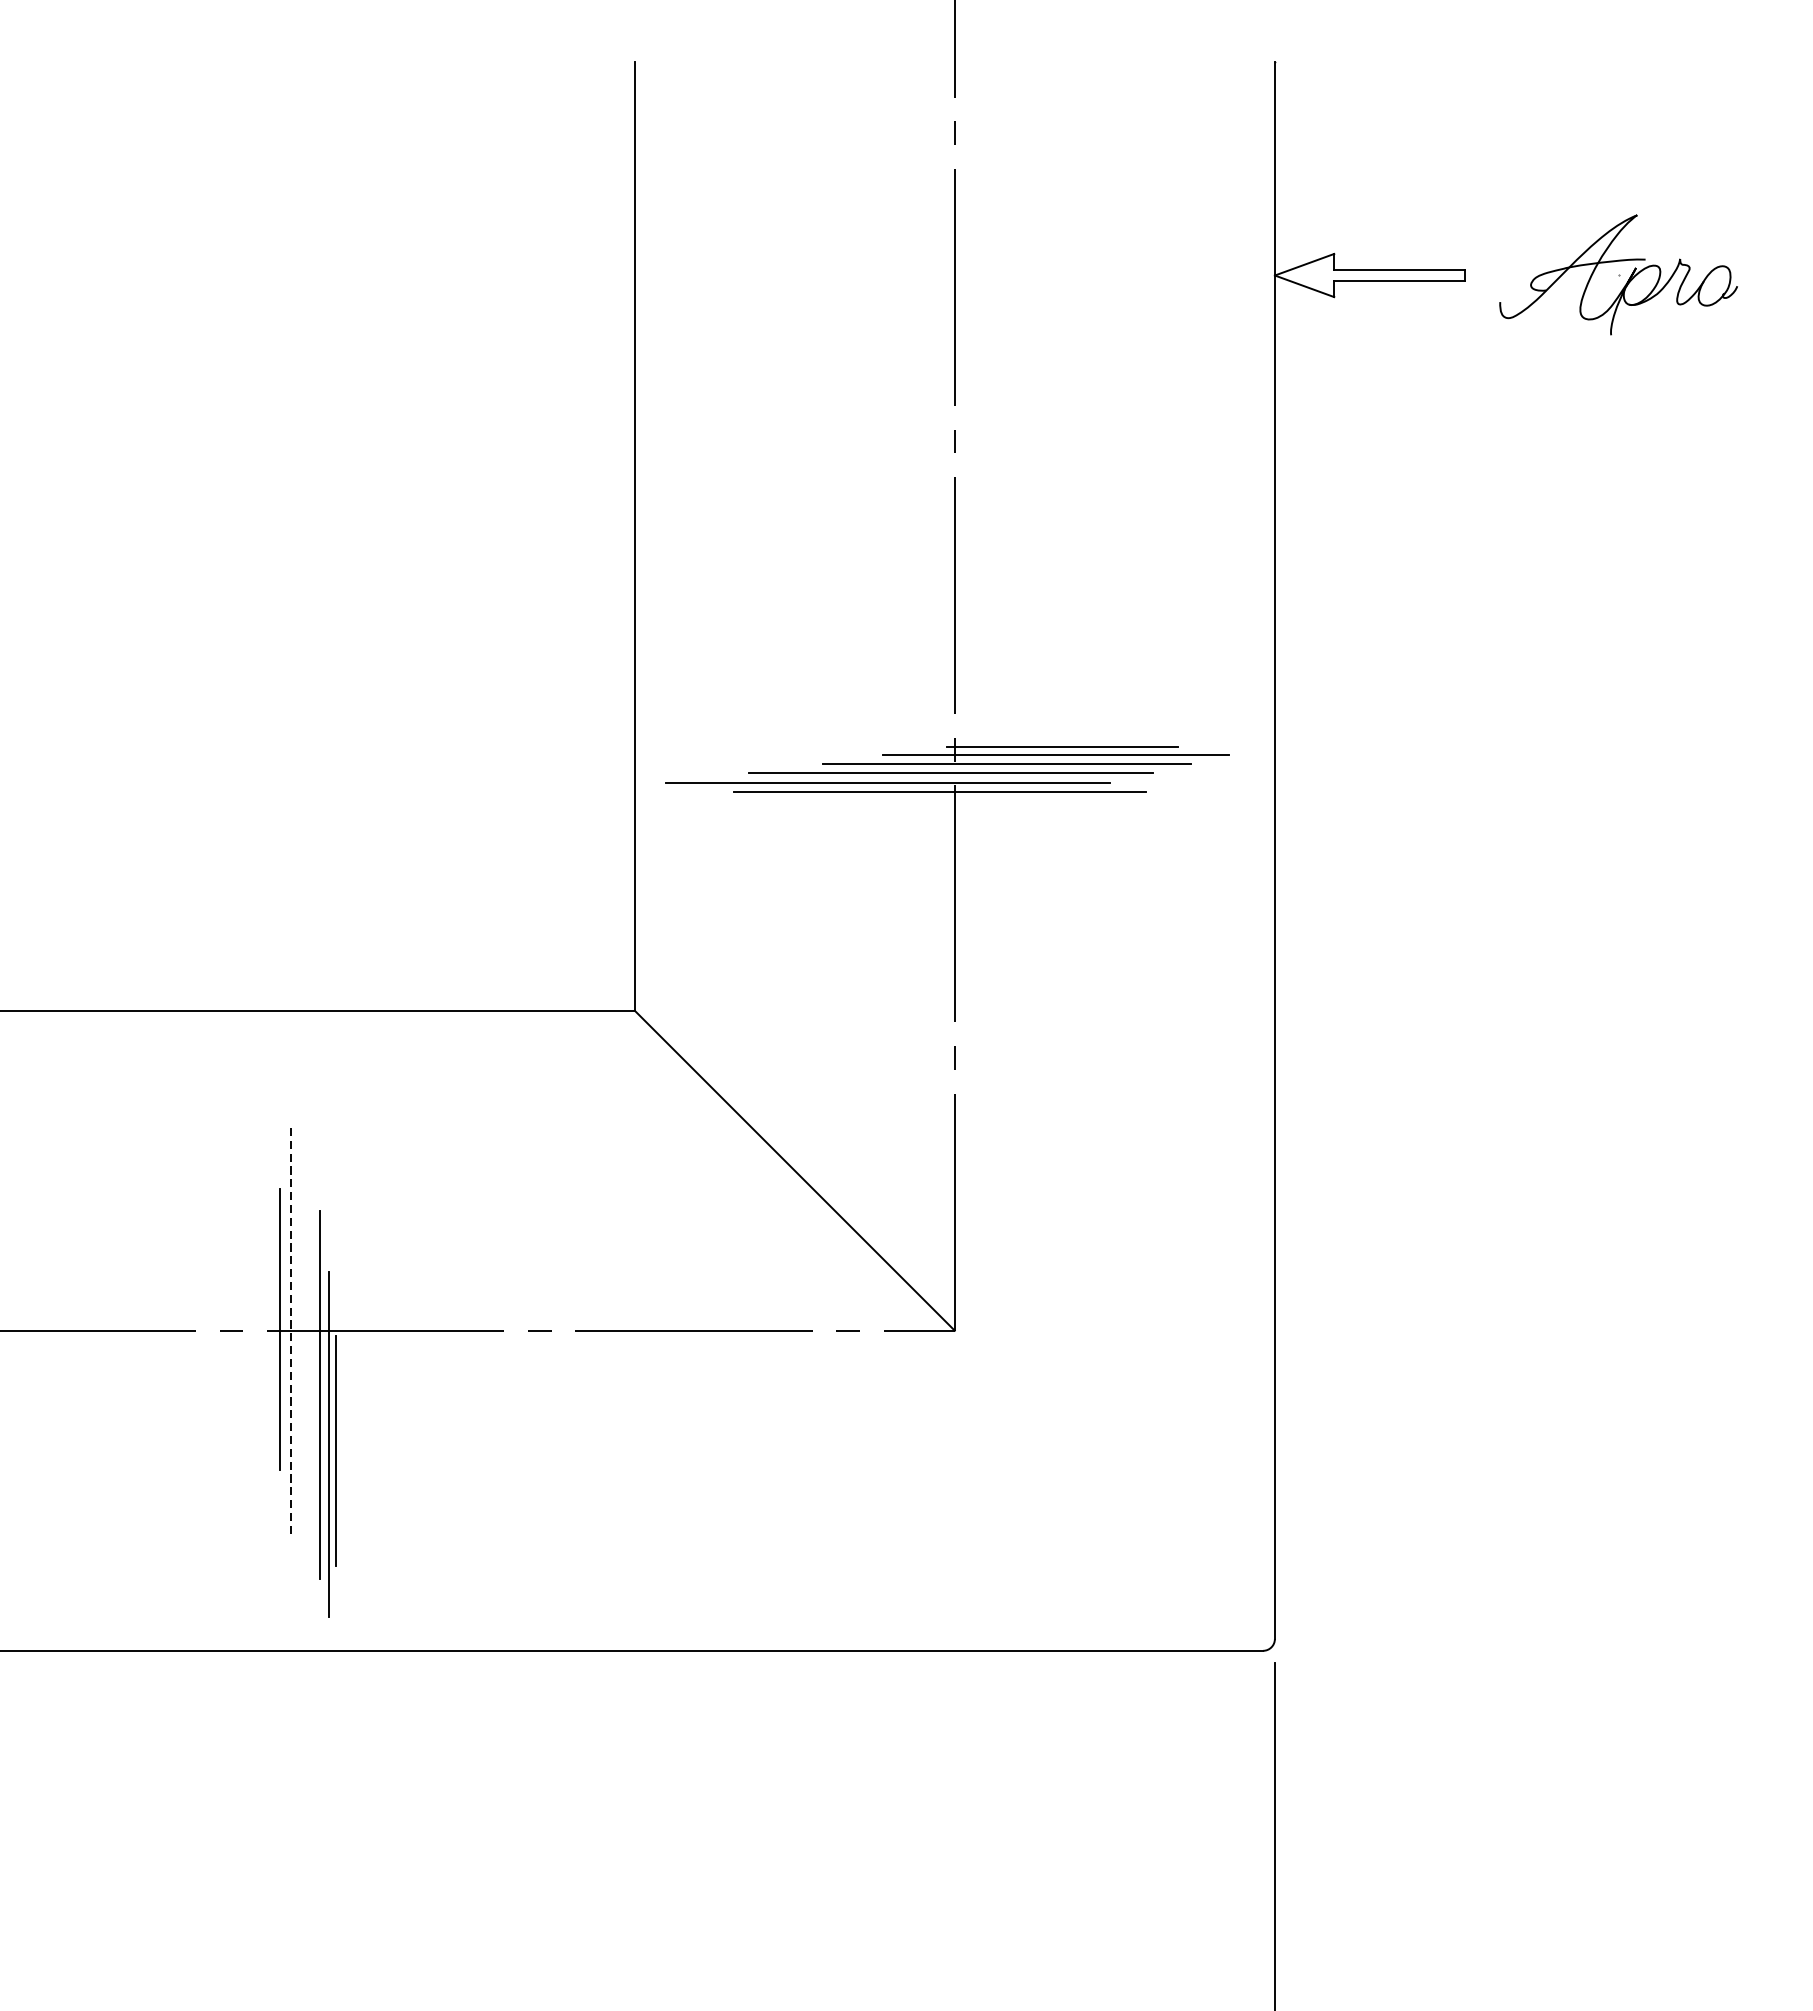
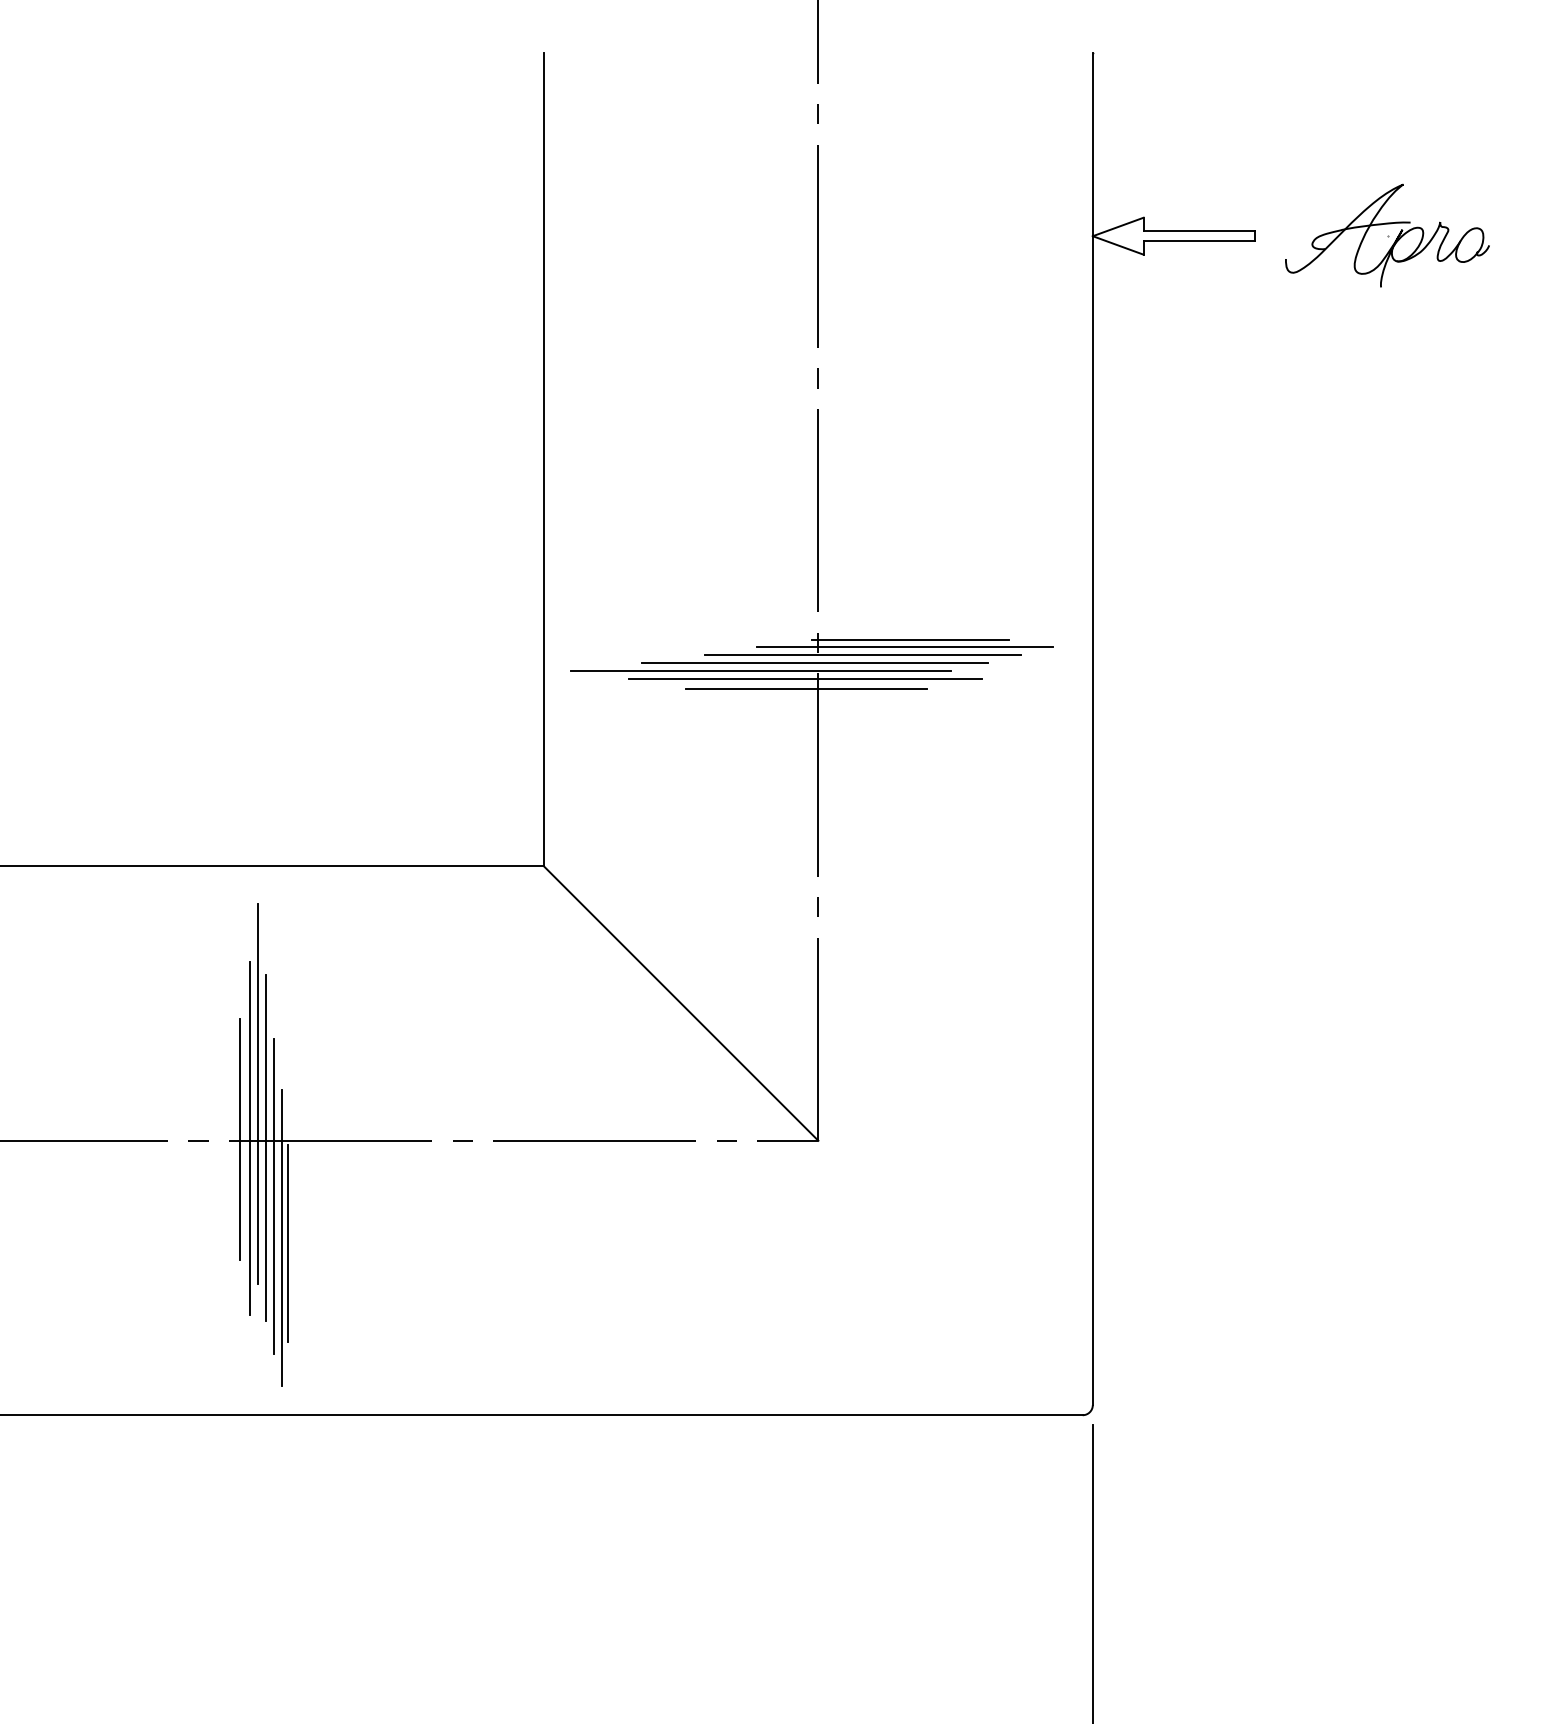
line: (940, 803) -> (806, 688), added
line: (300, 1276) -> (257, 1094), added
line: (291, 1328) -> (249, 1138), dashed -> solid
line: (309, 1339) -> (265, 1148), added

